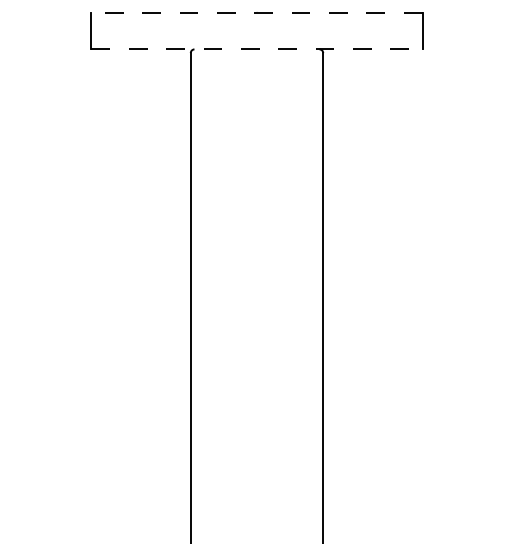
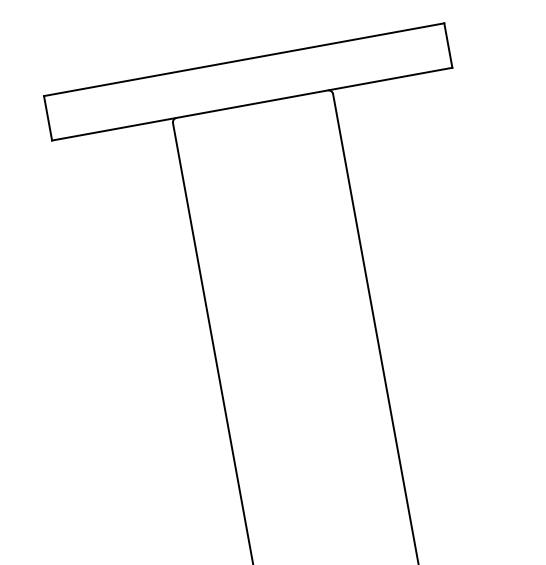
line: (257, 12) -> (244, 59), dashed -> solid
line: (257, 49) -> (252, 104), dashed -> solid

